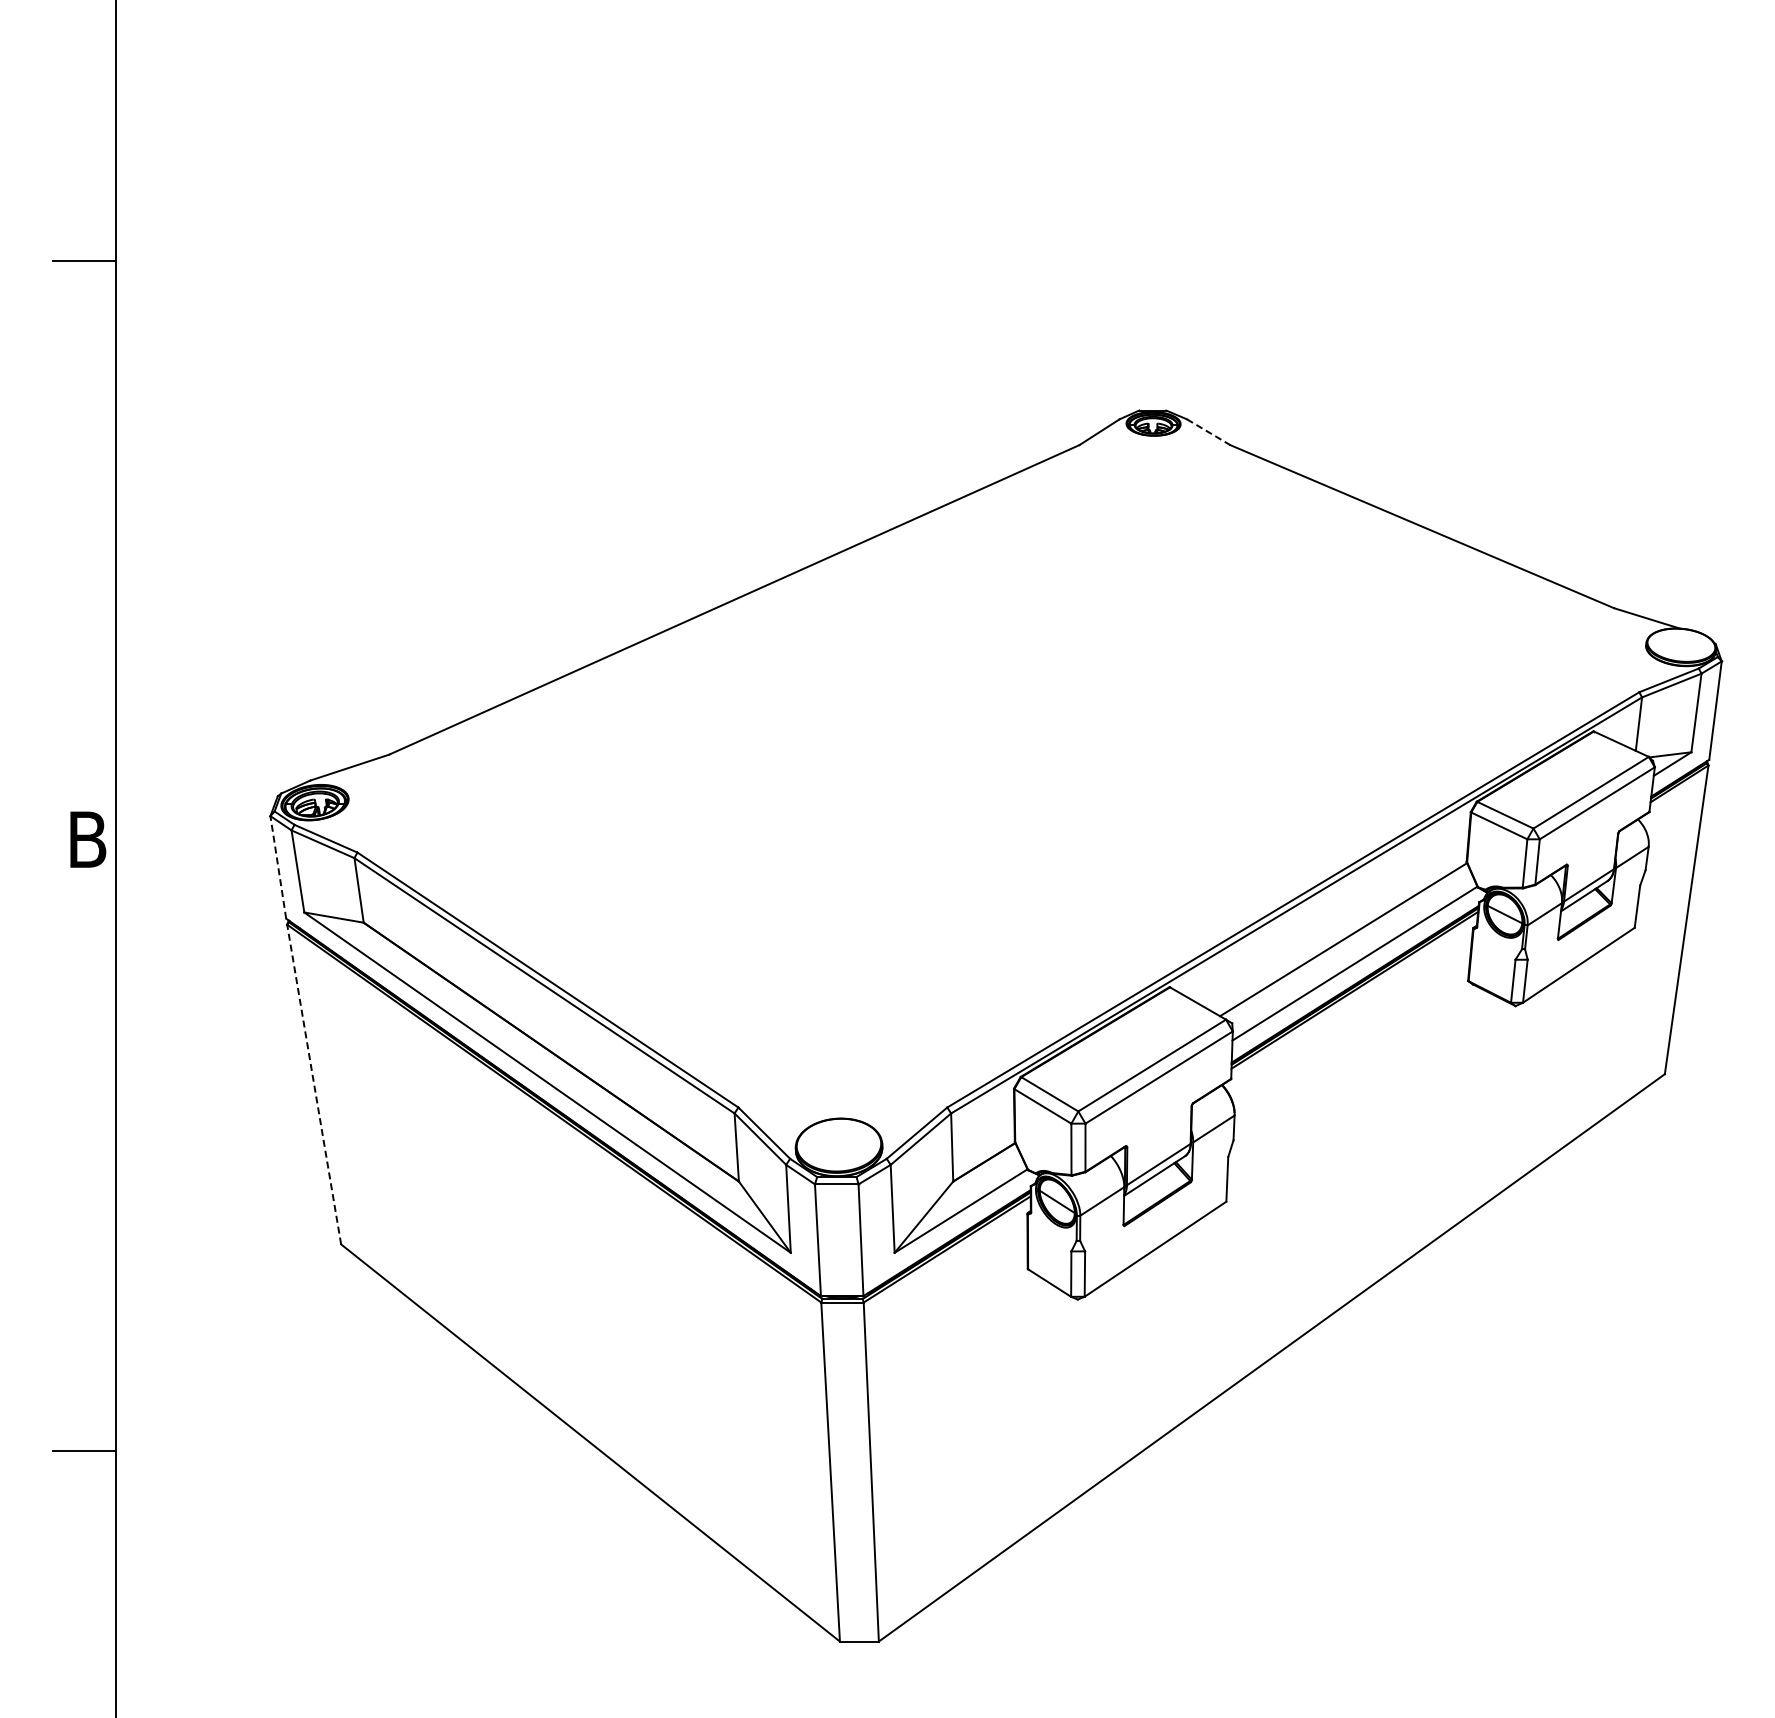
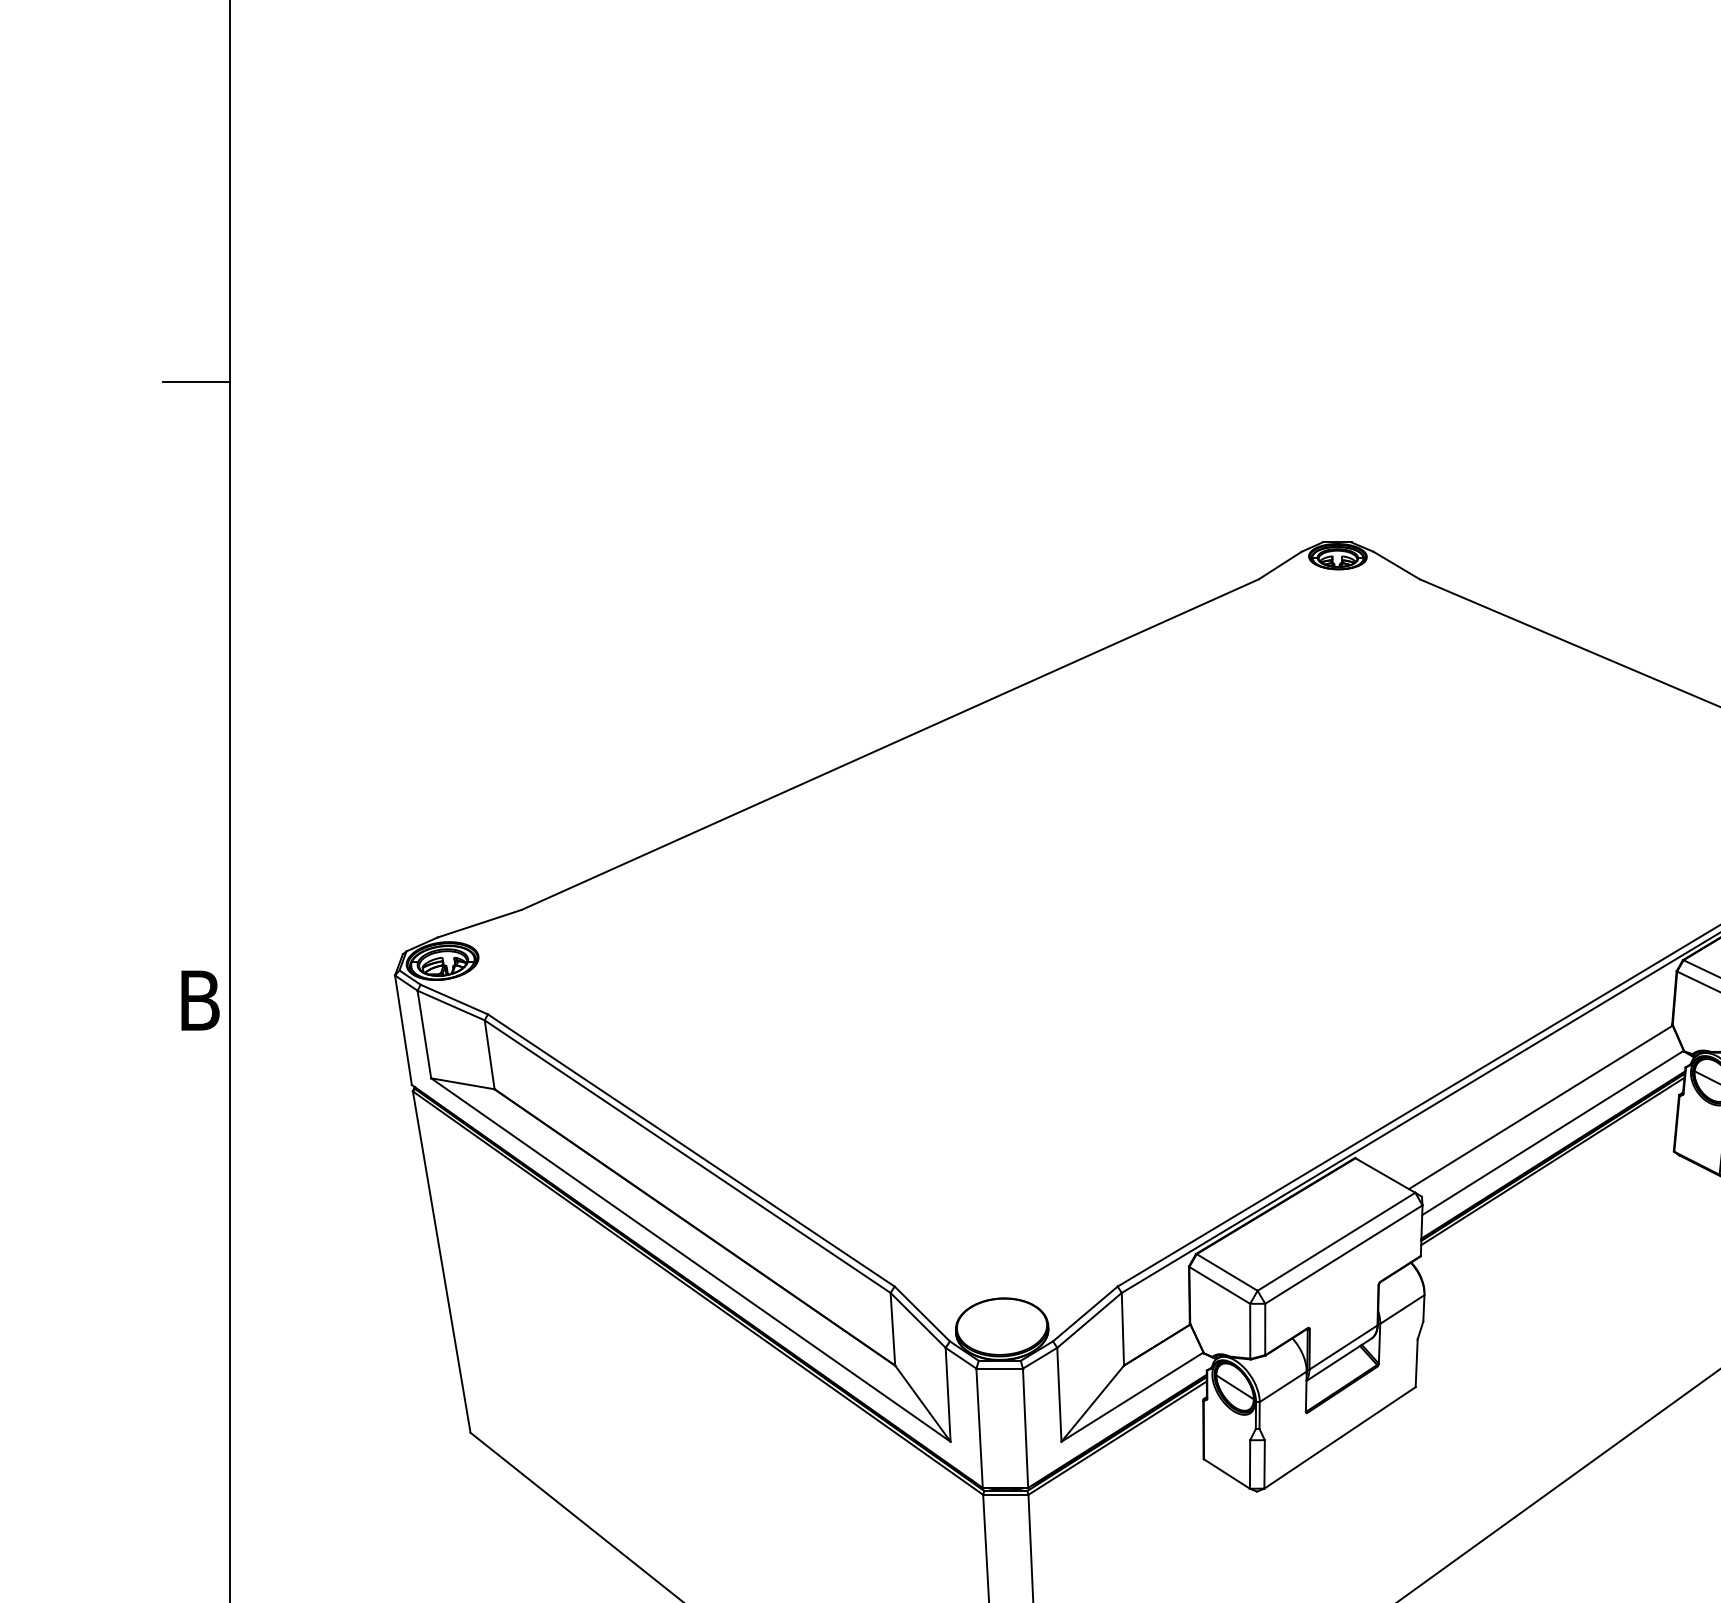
line: (1209, 432) -> (1397, 565), dashed -> solid
line: (278, 867) -> (403, 1030), dashed -> solid
line: (314, 1084) -> (442, 1262), dashed -> solid

